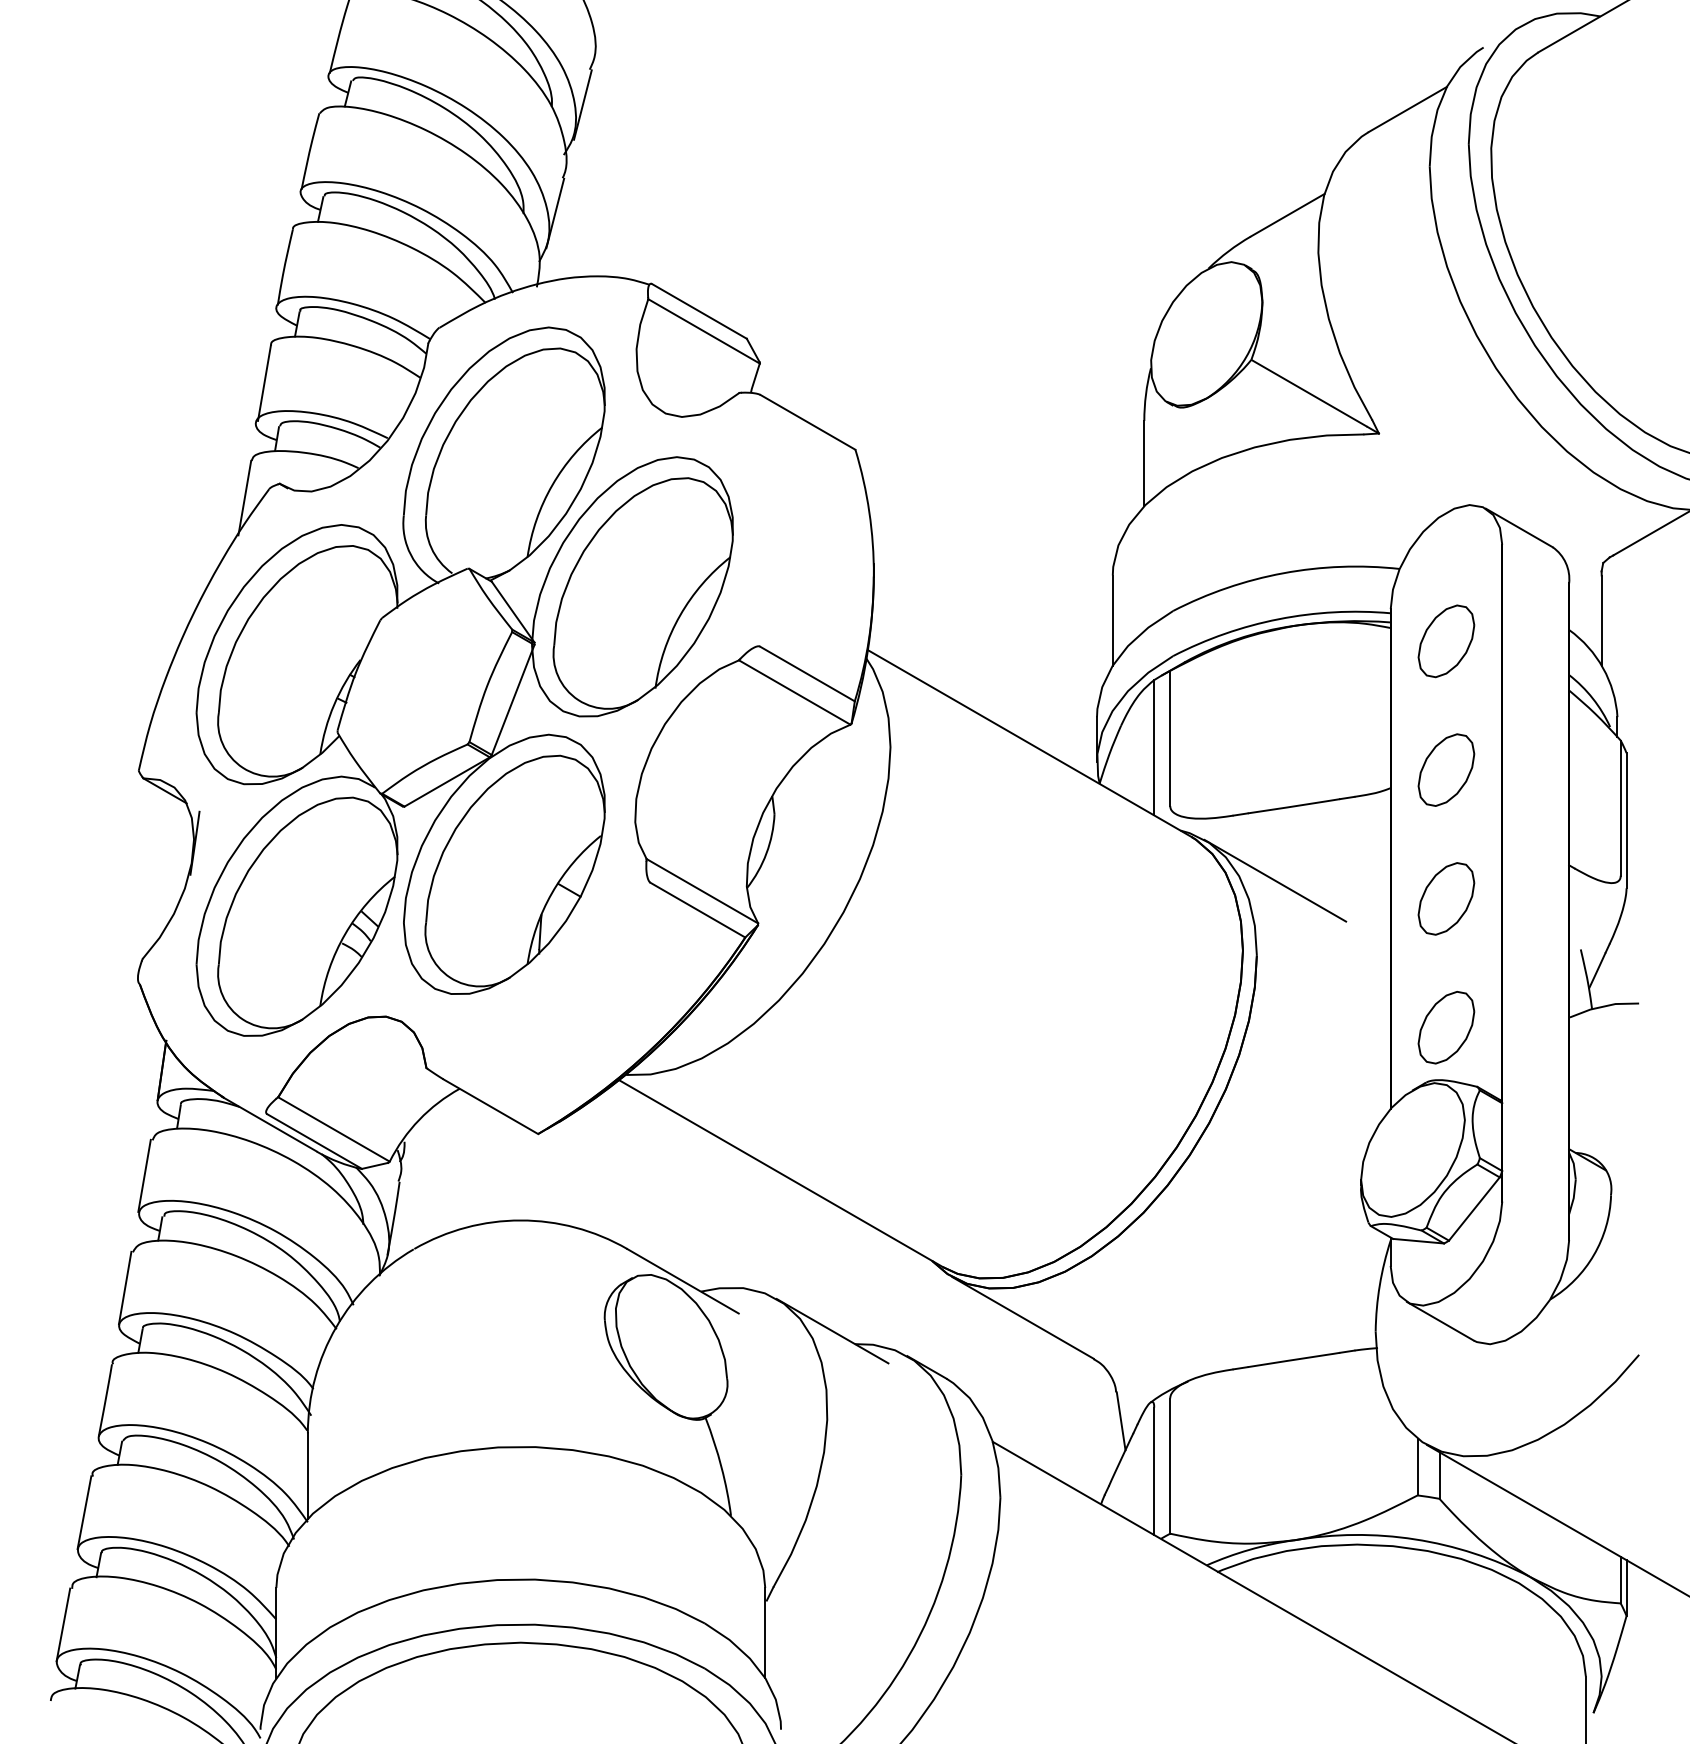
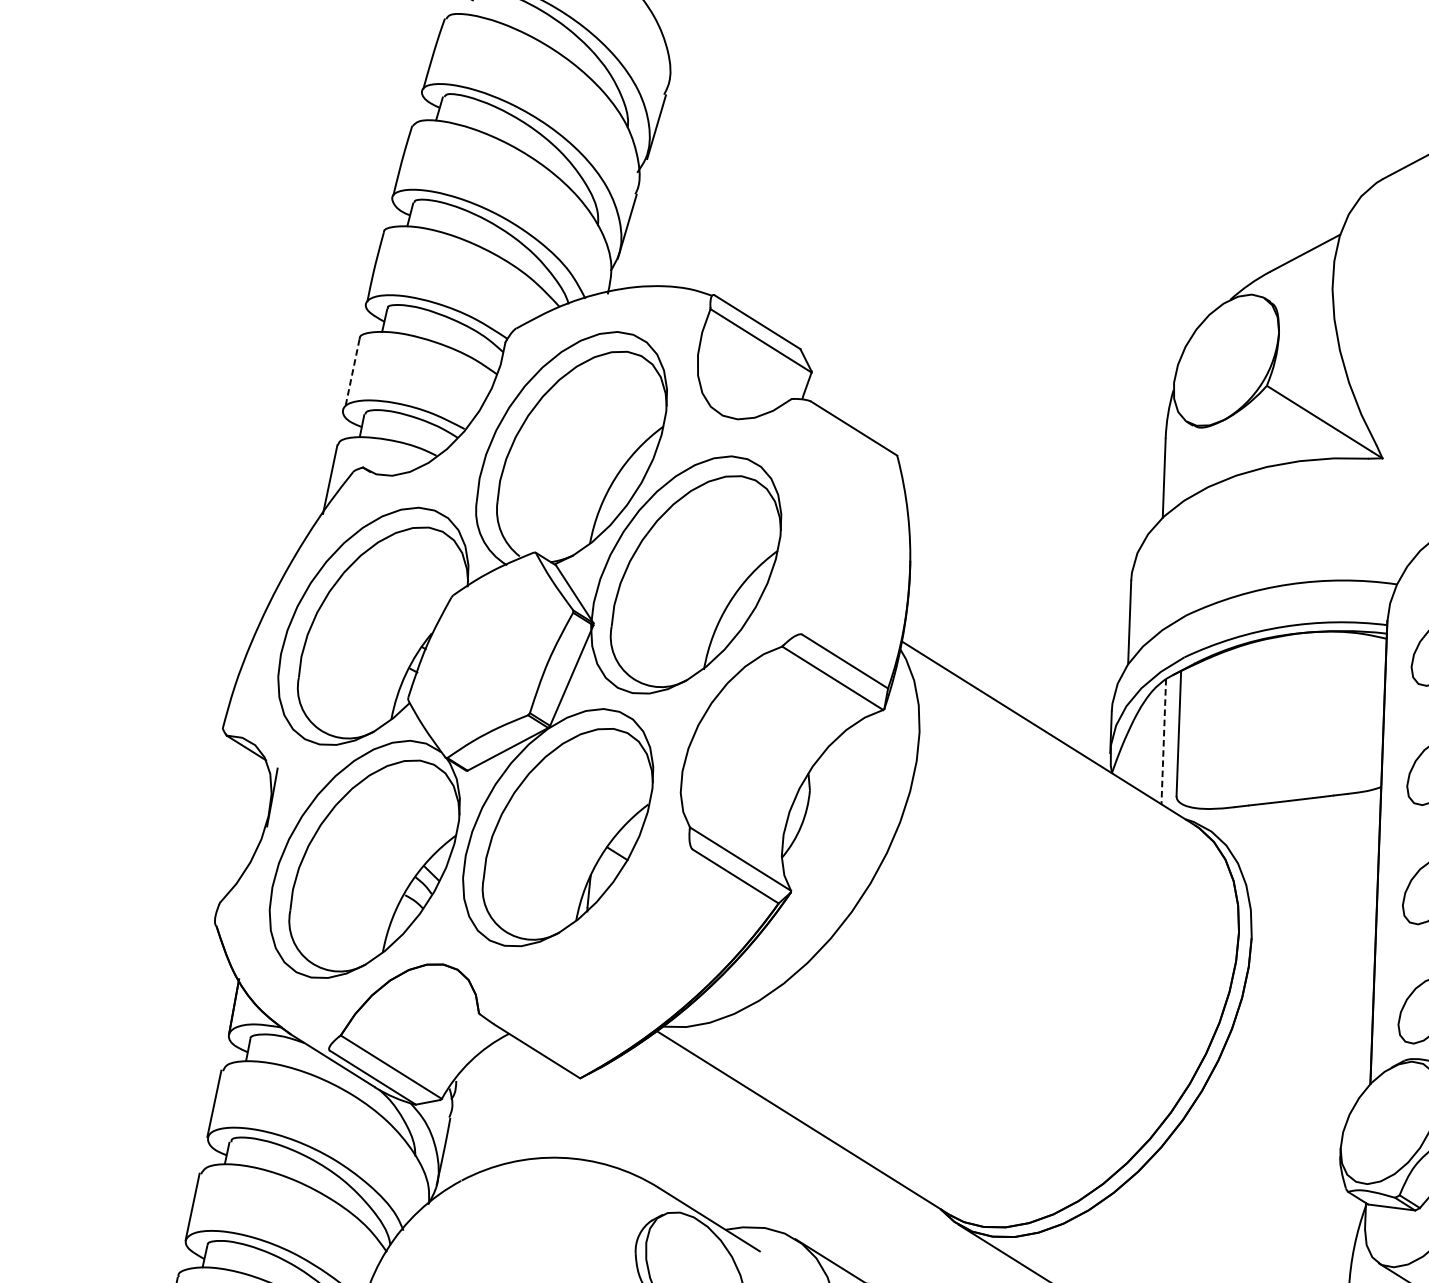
line: (264, 383) -> (352, 374), solid -> dashed
line: (1154, 747) -> (1164, 741), solid -> dashed
line: (1275, 880) -> (1271, 868), removed

